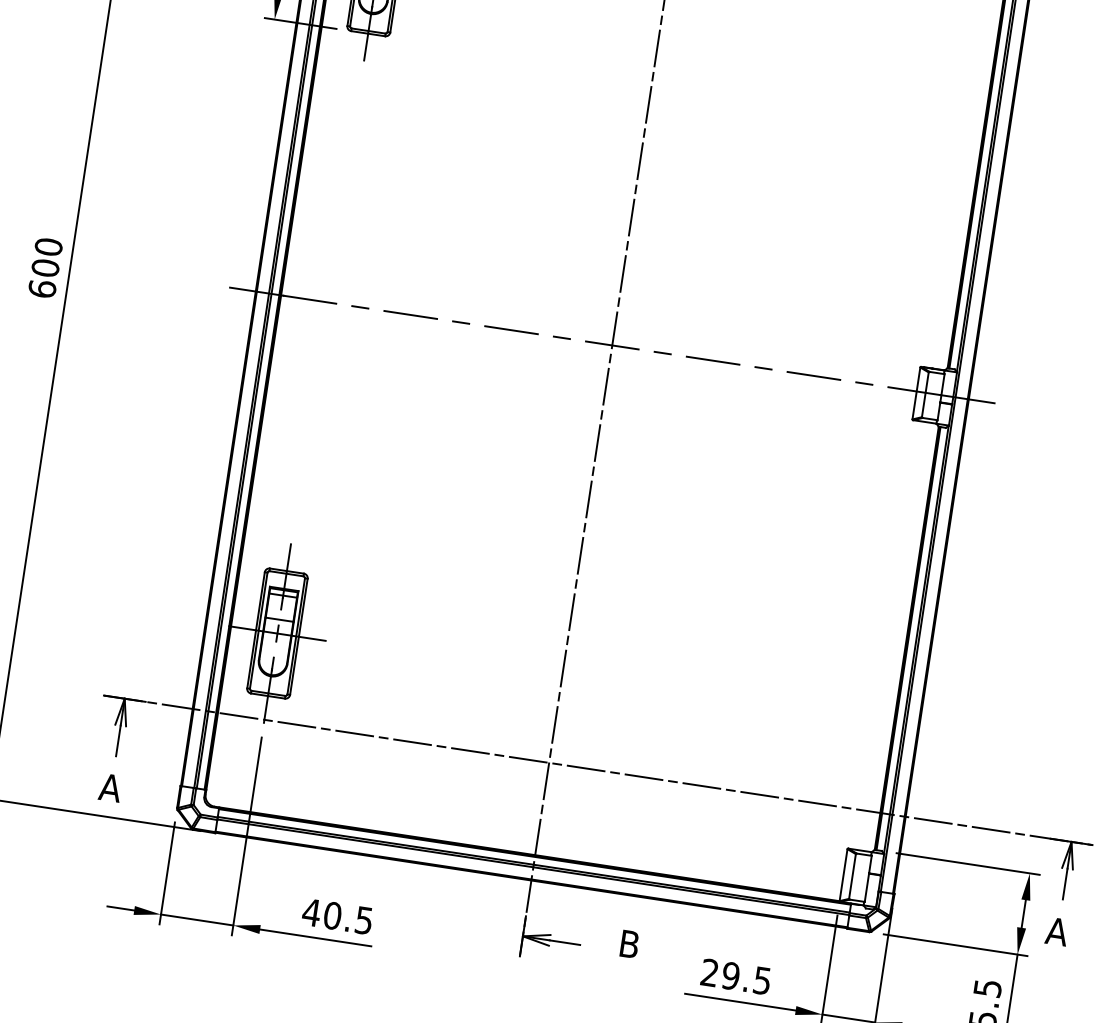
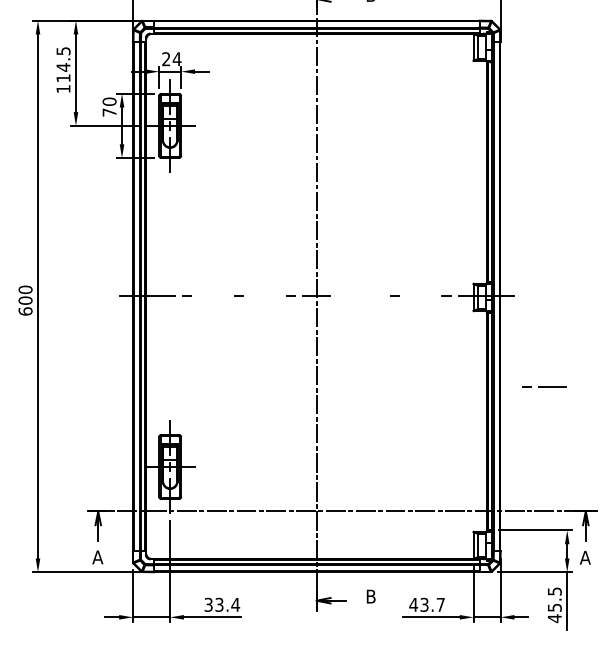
line: (409, 314) -> (212, 296), removed
line: (510, 330) -> (264, 296), removed
line: (697, 356) -> (544, 386), moved
line: (813, 375) -> (420, 296), removed
text: (338, 915) -> (222, 604), 40.5 -> 33.4
text: (734, 975) -> (426, 604), 29.5 -> 43.7

